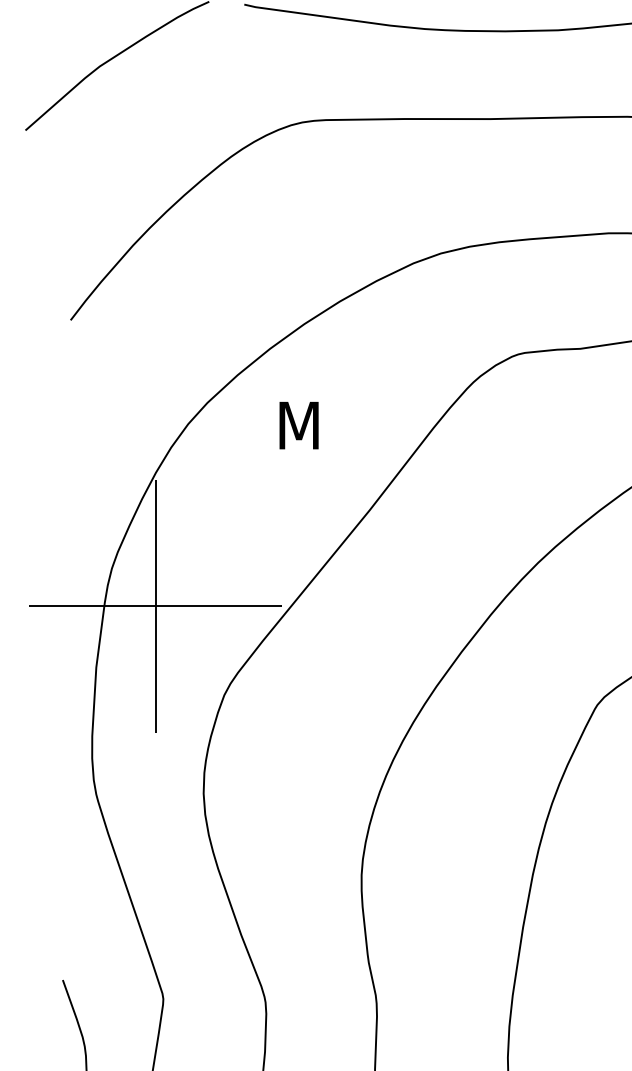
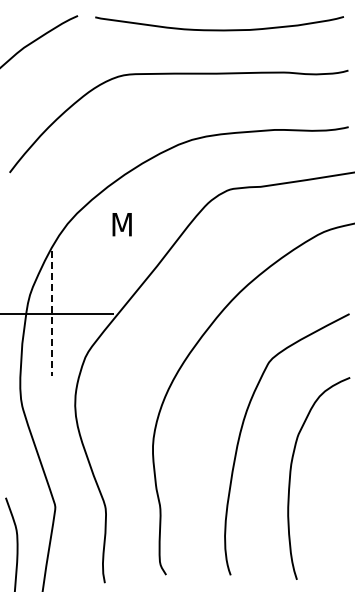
line: (155, 607) -> (51, 314), solid -> dashed

